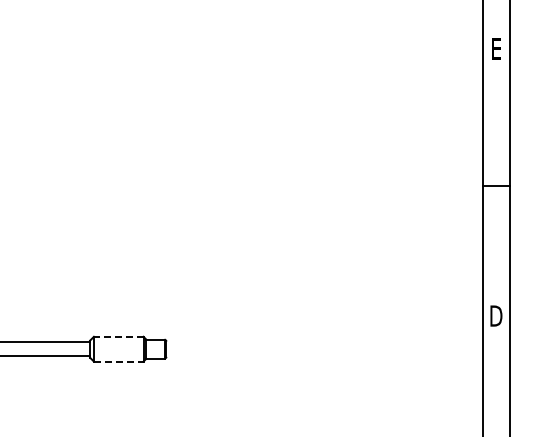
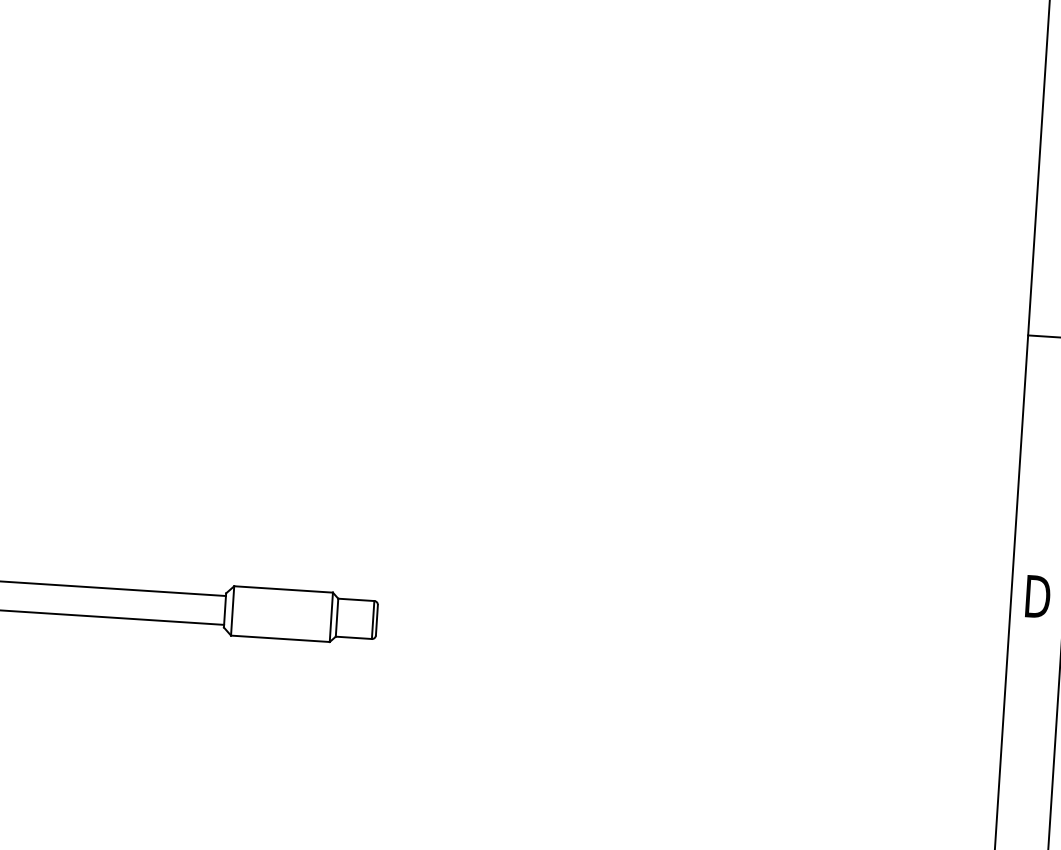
line: (118, 336) -> (283, 588), dashed -> solid
line: (118, 361) -> (279, 638), dashed -> solid

